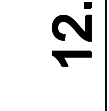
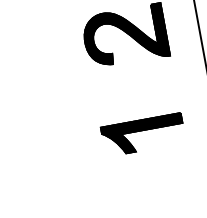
part: (71, 58) -> (142, 134), moved

